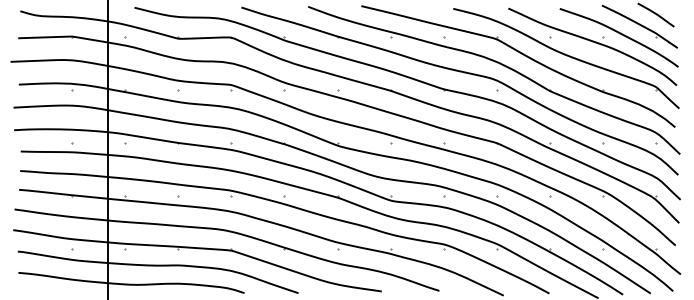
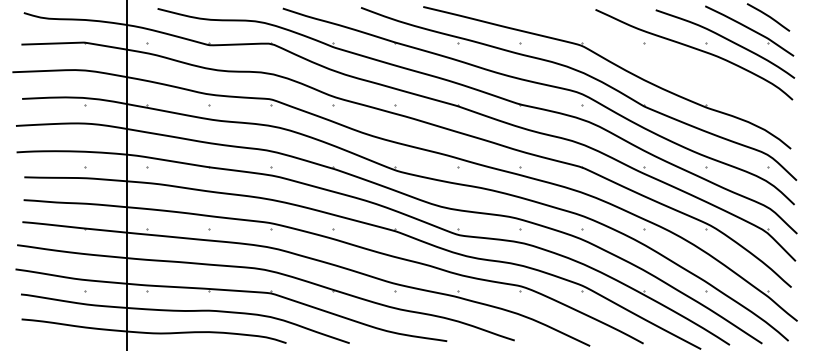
part: (566, 58) -> (663, 68), removed

